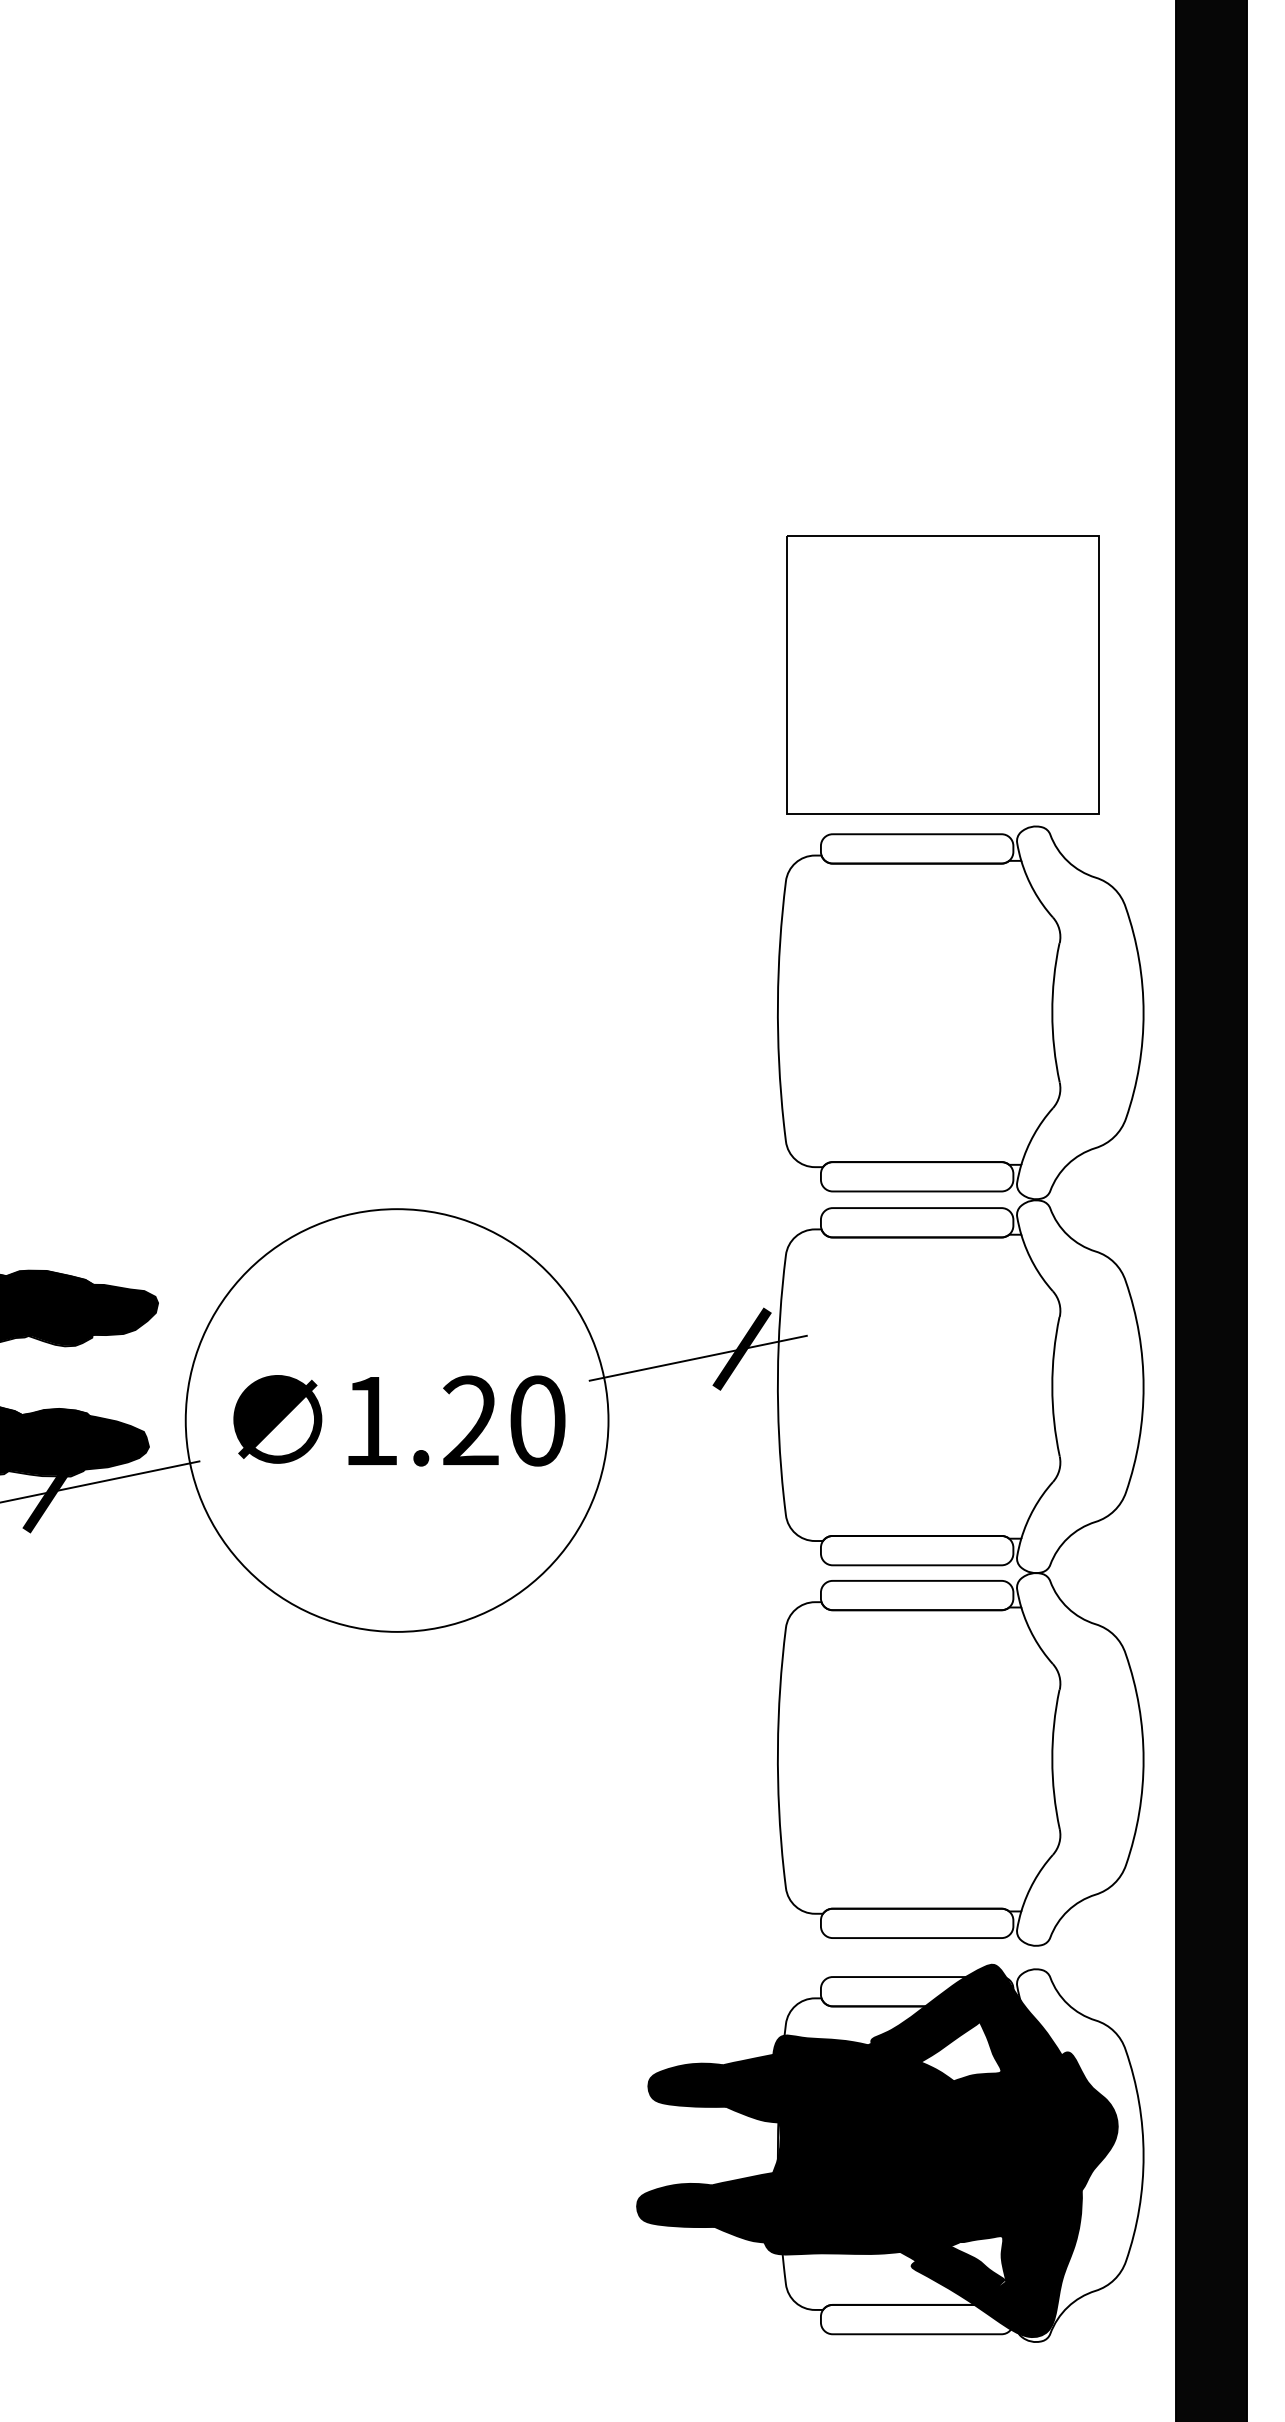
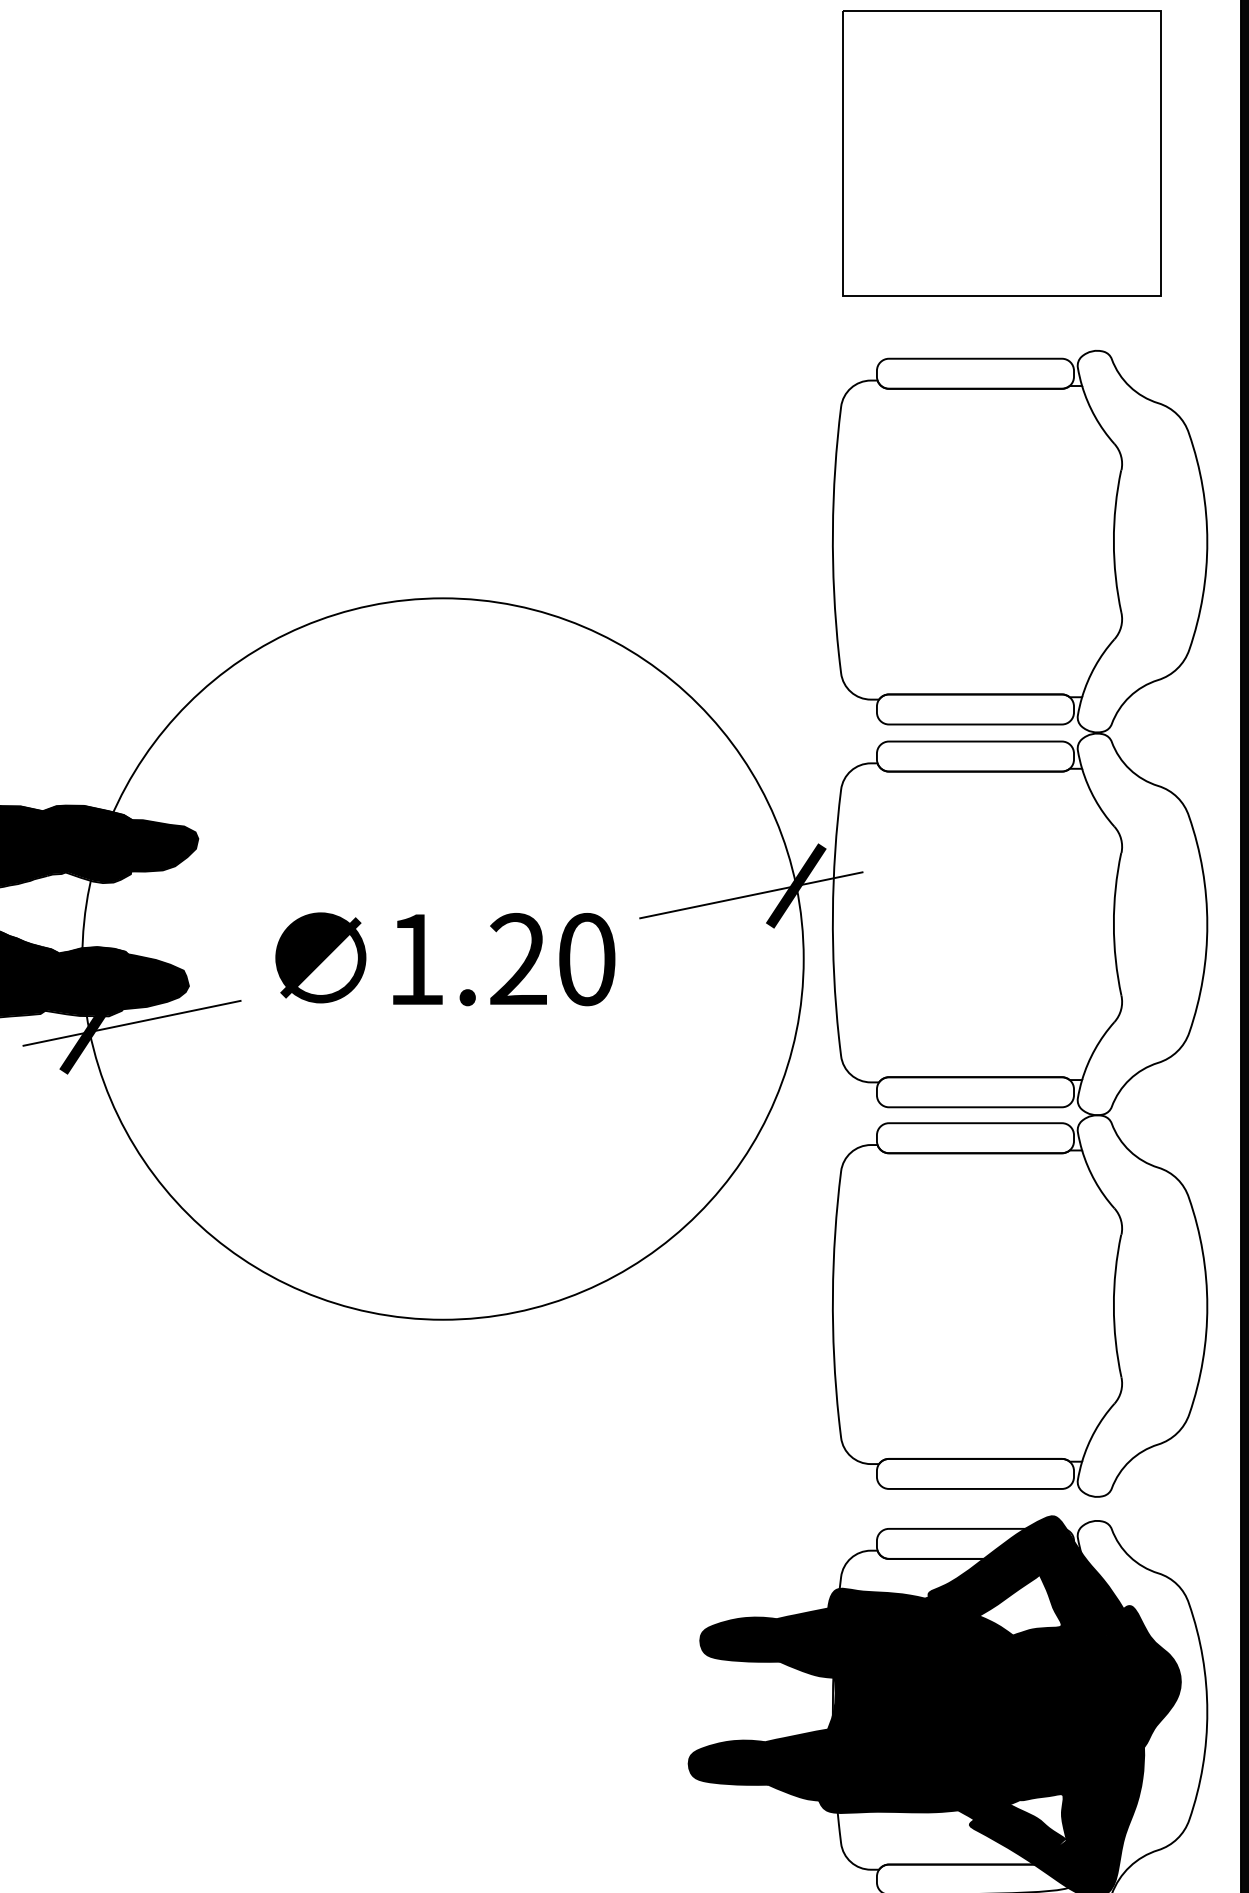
part: (942, 674) -> (1001, 153), moved
circle: (396, 1420) -> (442, 959), size x1.67

